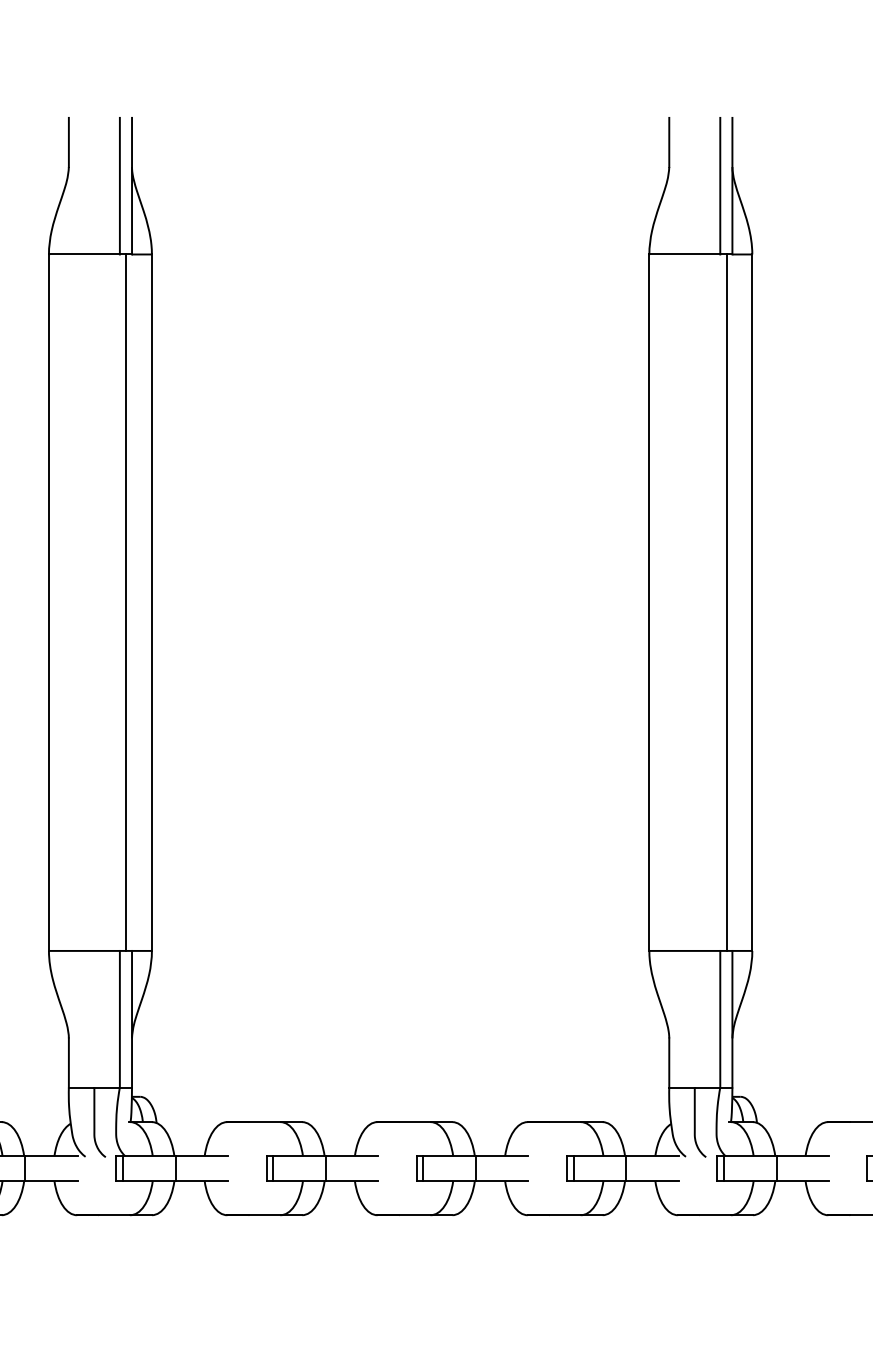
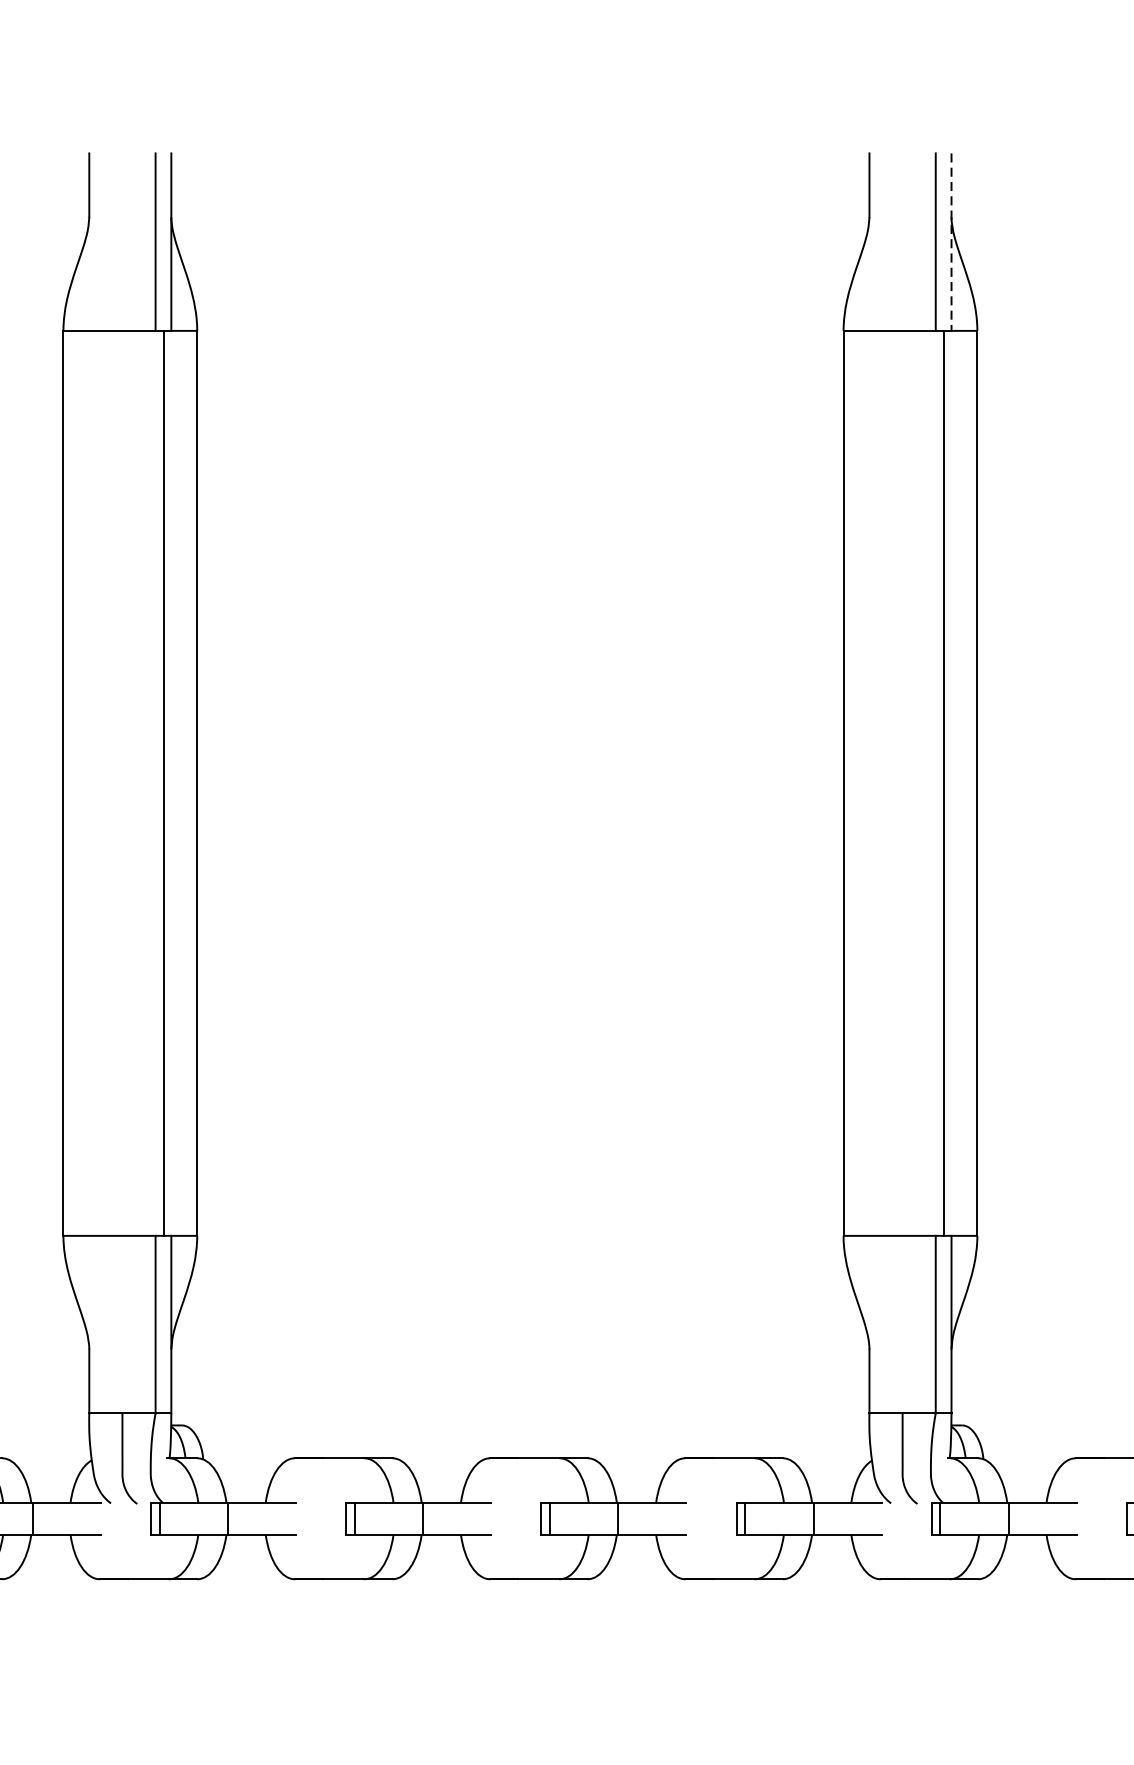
line: (732, 186) -> (951, 242), solid -> dashed

